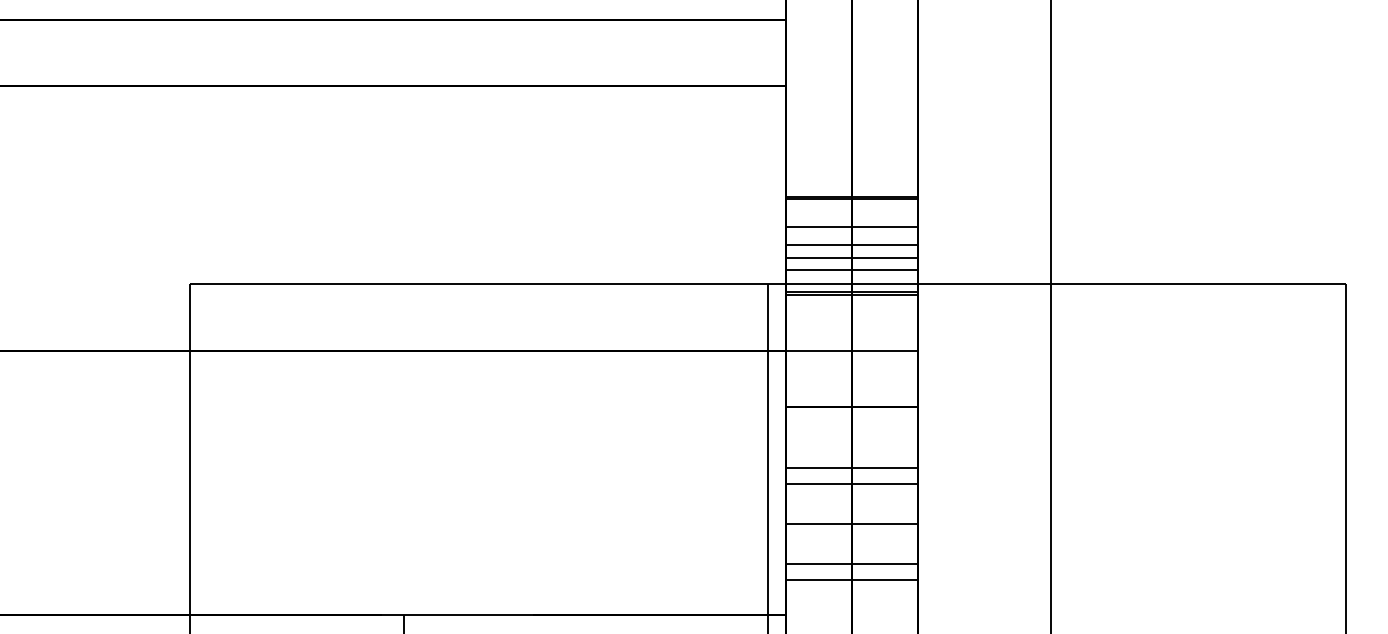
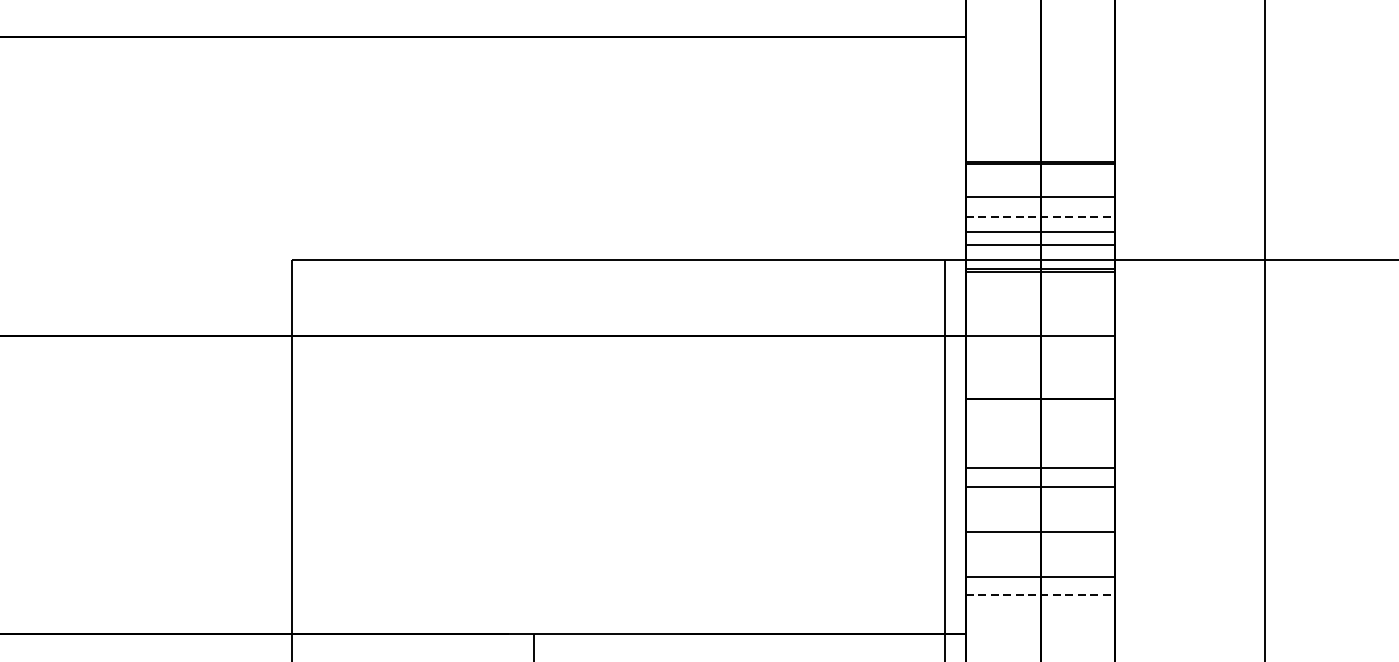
line: (852, 245) -> (1040, 216), solid -> dashed
line: (852, 580) -> (1040, 595), solid -> dashed

